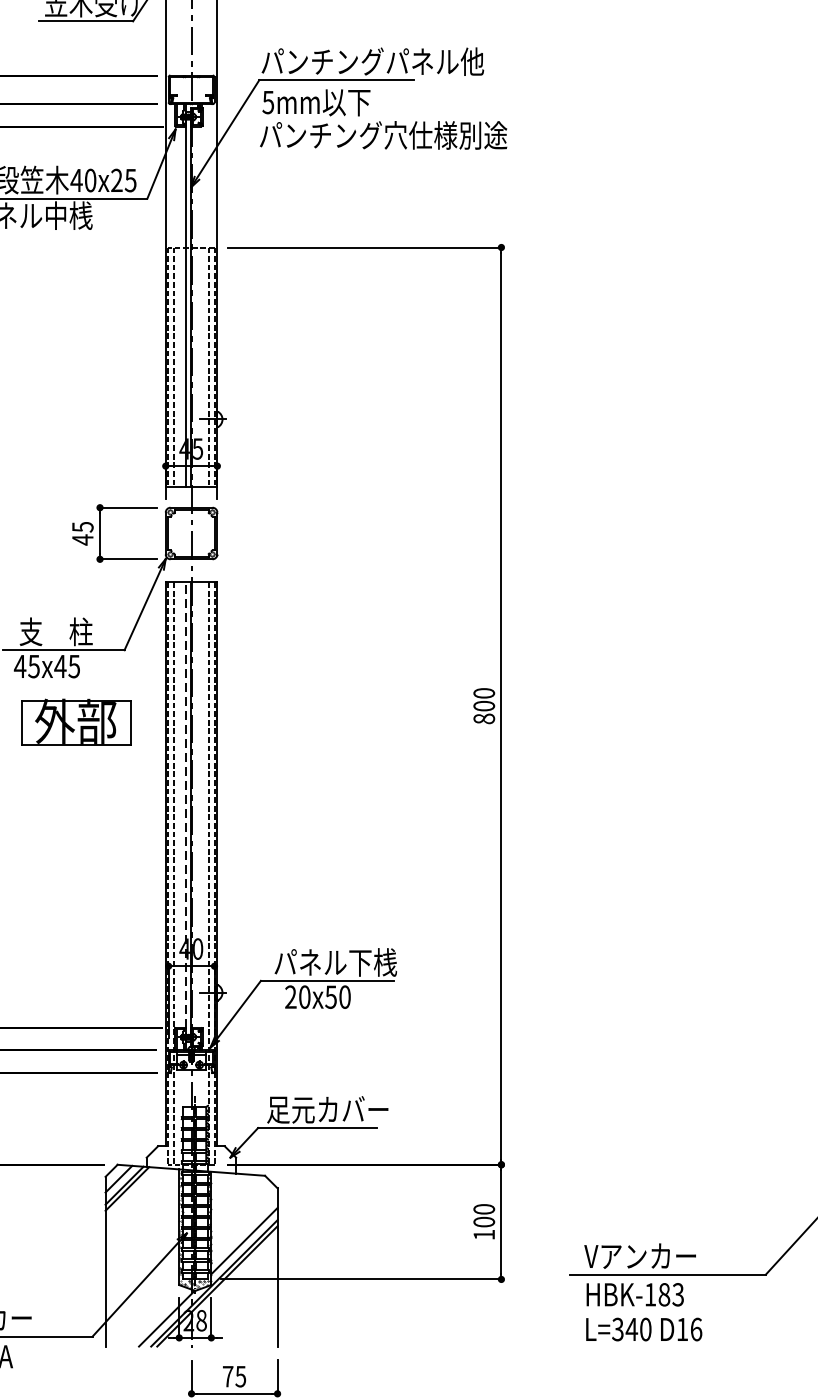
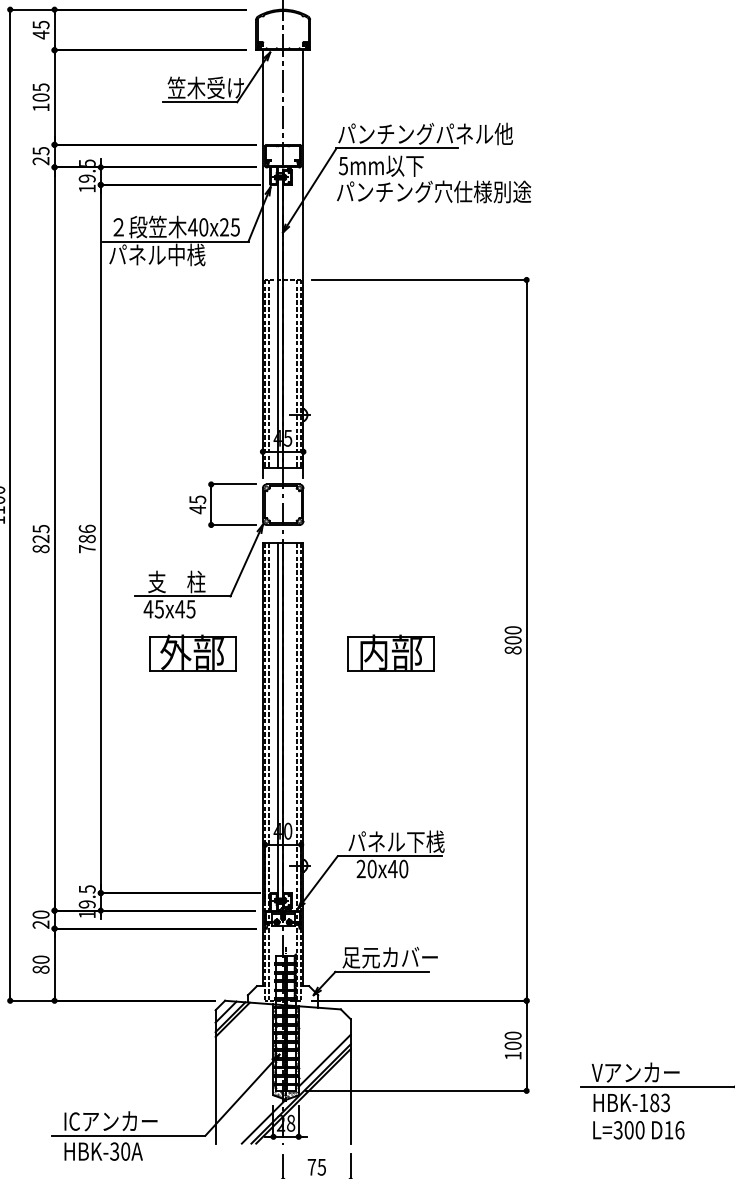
part: (328, 721) -> (390, 652), added
line: (185, 811) -> (278, 723), dashed -> solid
text: (330, 997) -> (392, 869), 20x50 -> 20x40
text: (632, 1329) -> (629, 1130), L=340 -> L=300

